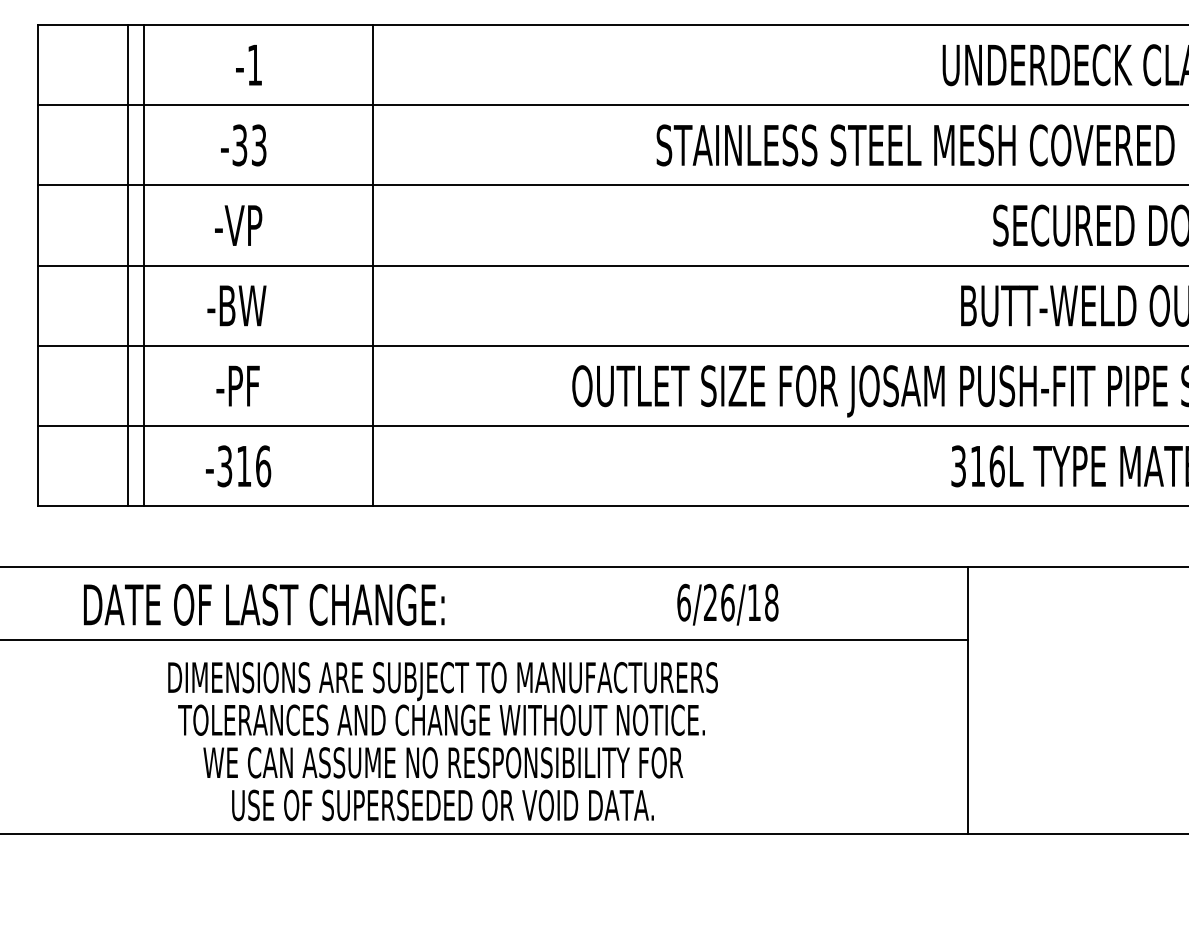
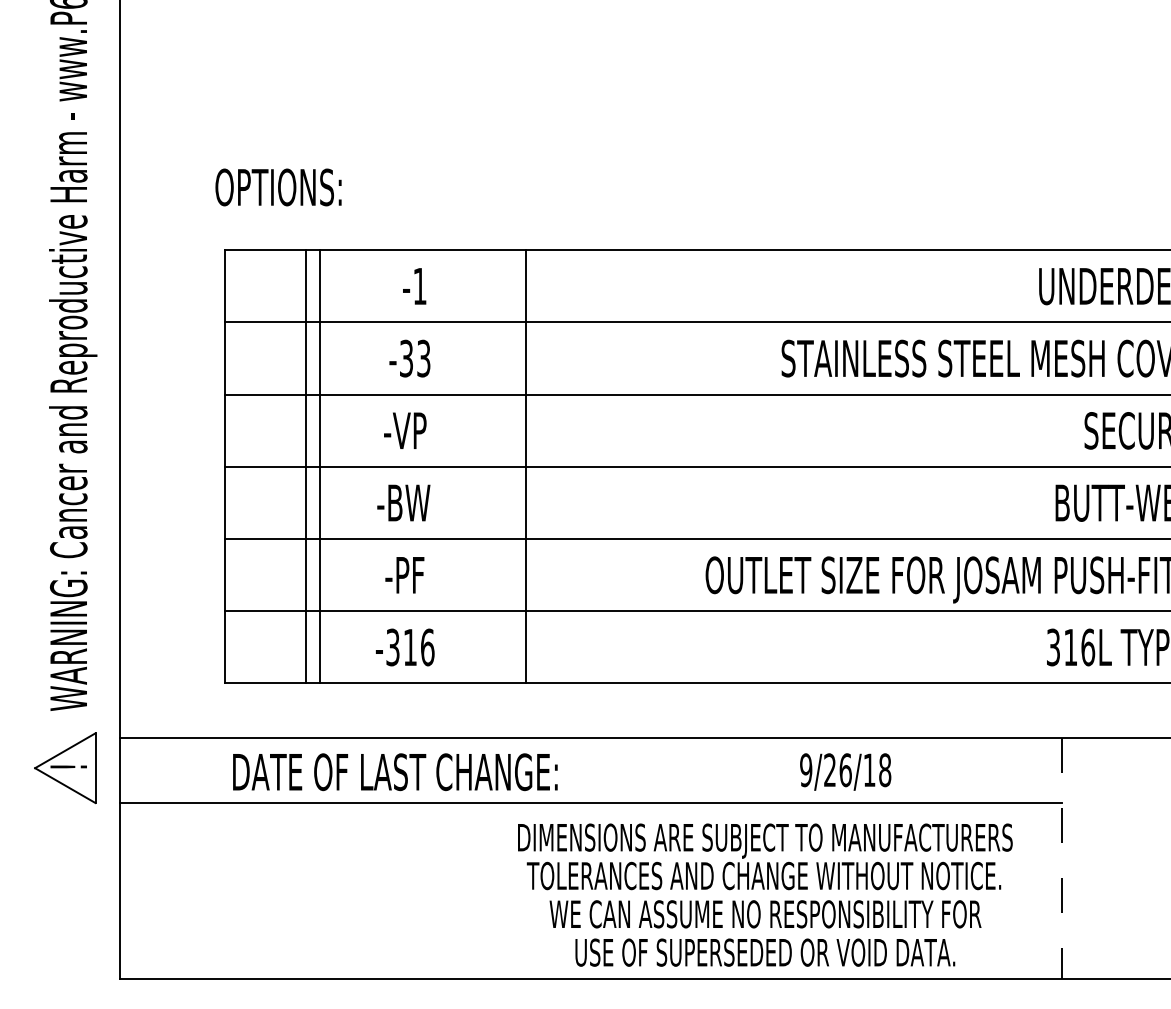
text: (684, 603) -> (806, 770), 6/26/18 -> 9/26/18
text: (264, 605) -> (395, 772), moved
line: (967, 700) -> (1061, 858), solid -> dashed
text: (443, 740) -> (765, 894), moved

